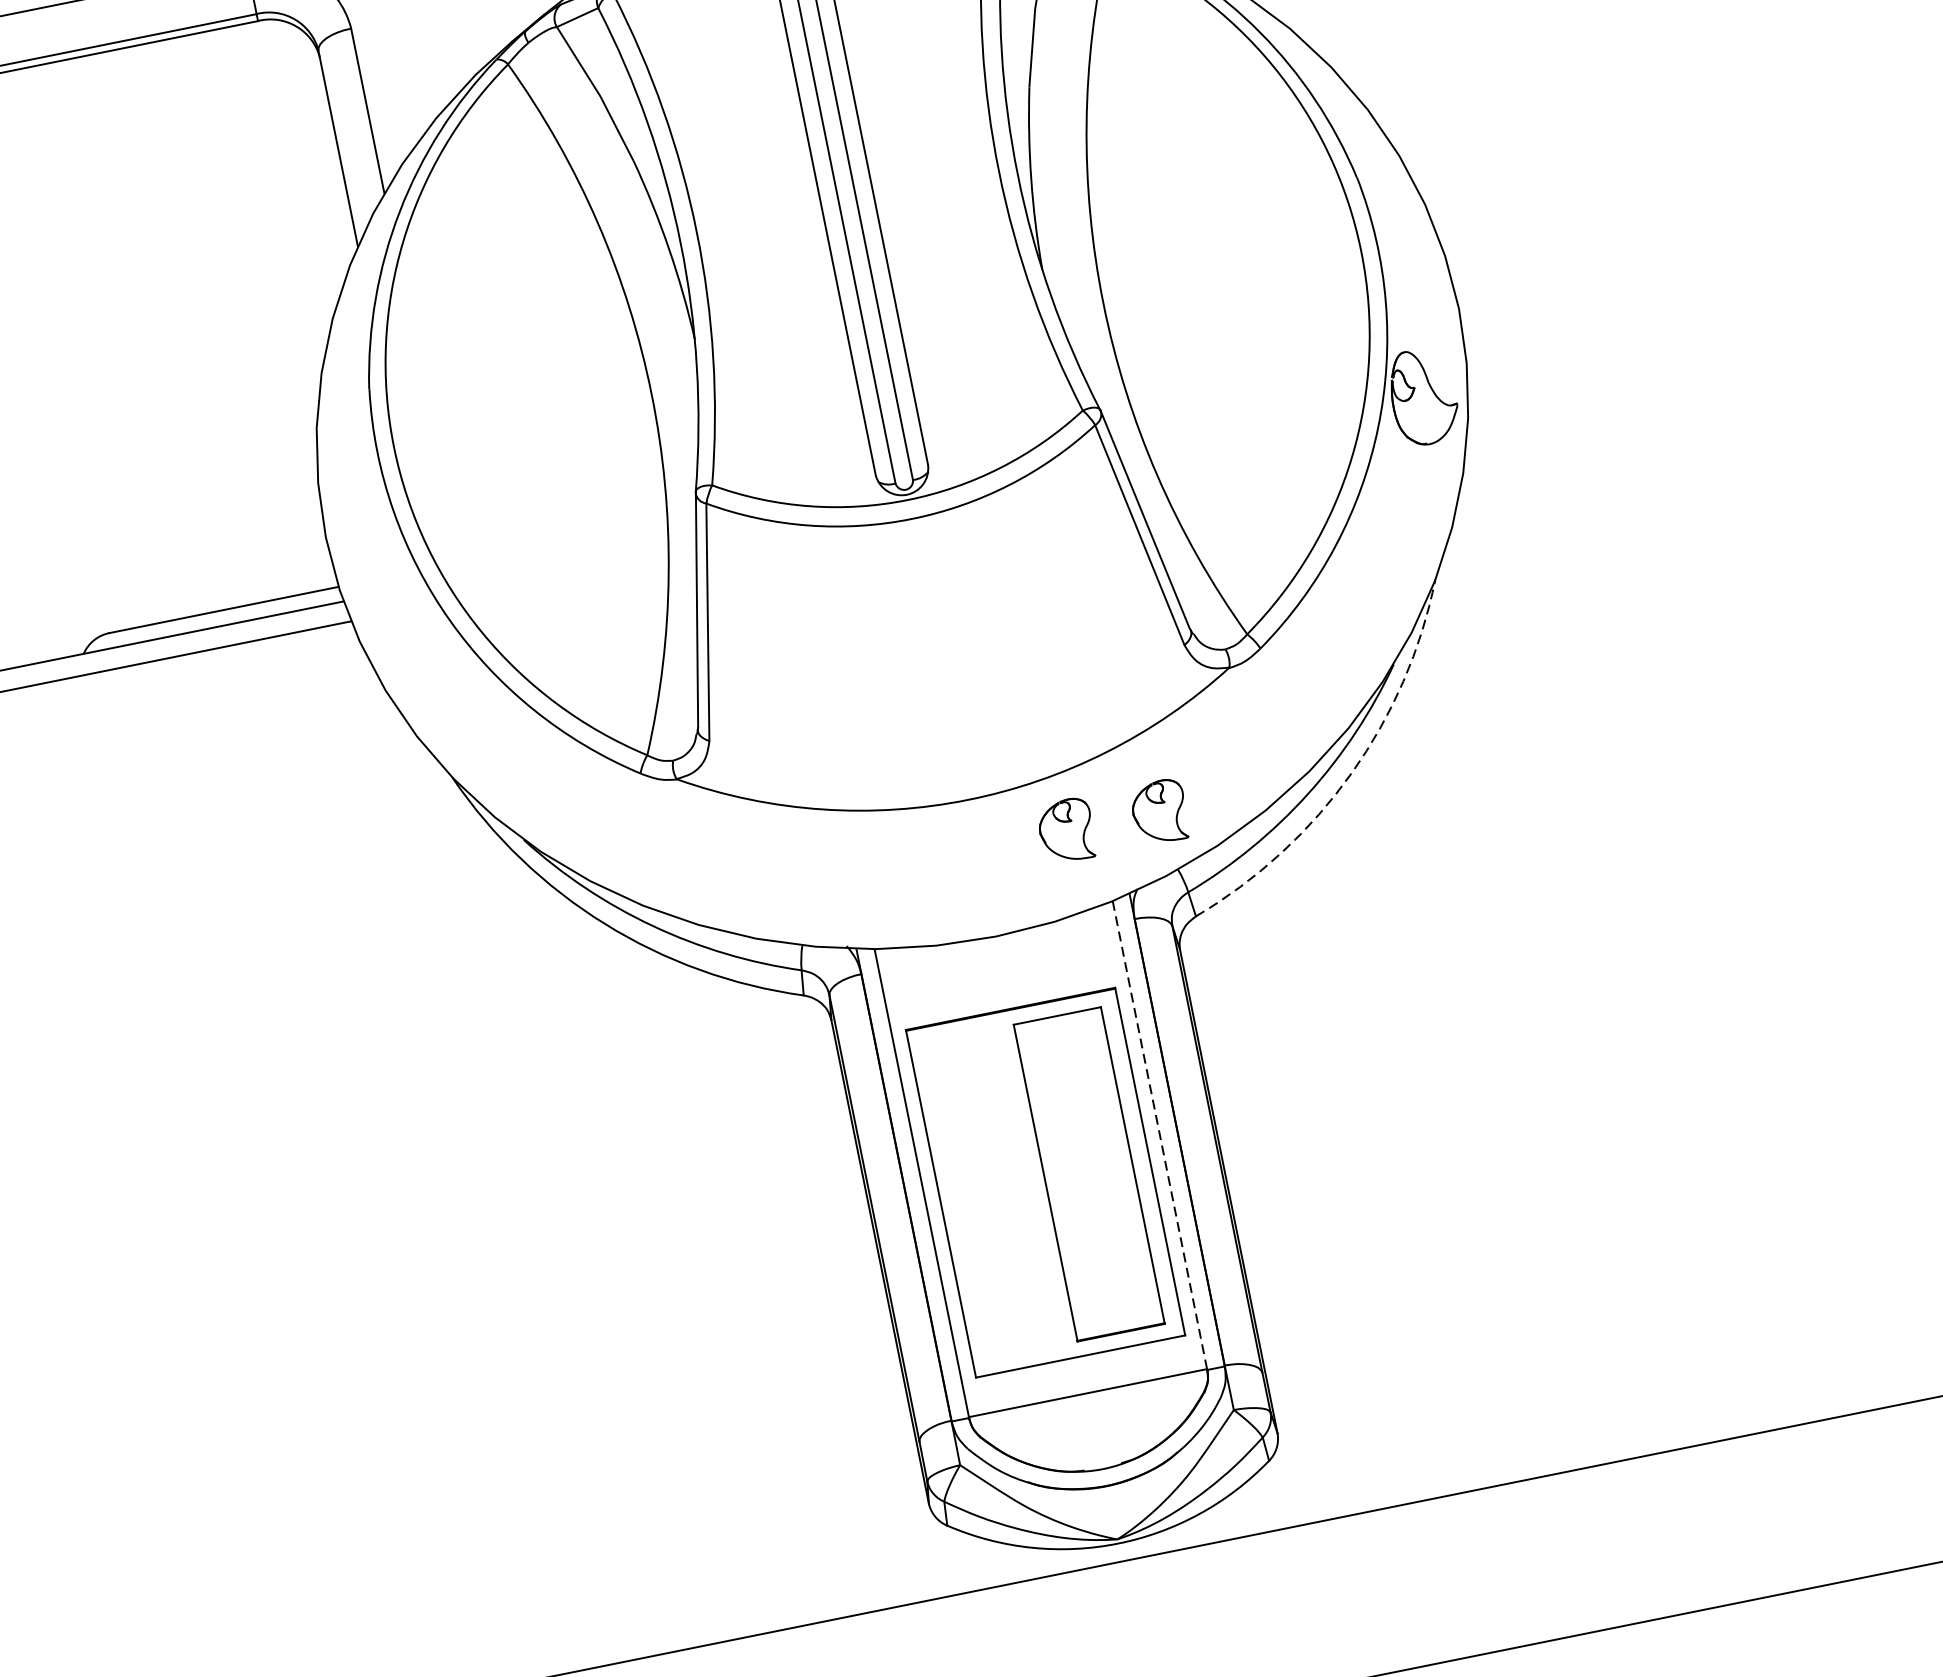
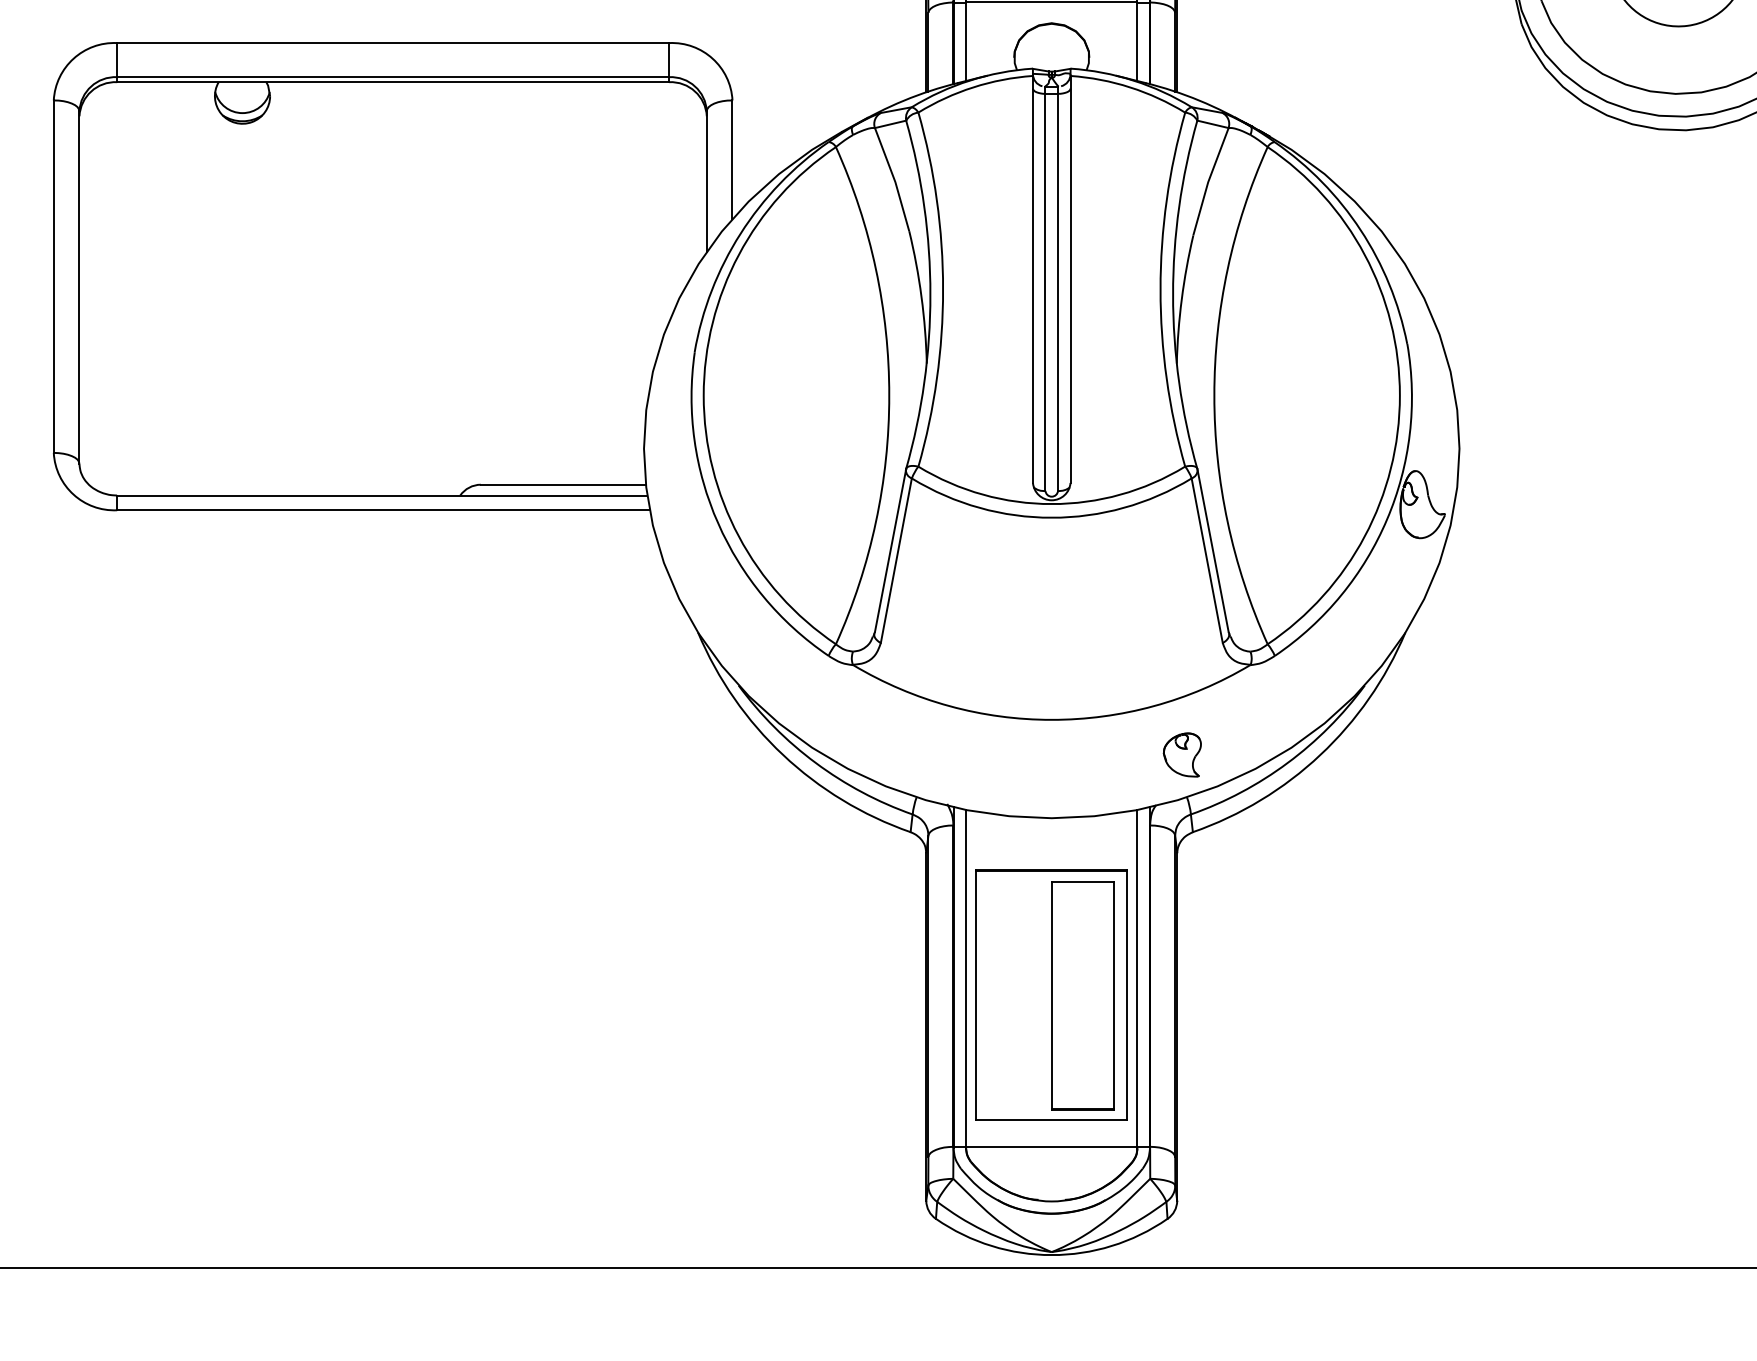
arc: (1351, 774) -> (1320, 755), dashed -> solid
part: (1065, 830) -> (1114, 754), removed
line: (1160, 1135) -> (1137, 978), dashed -> solid

